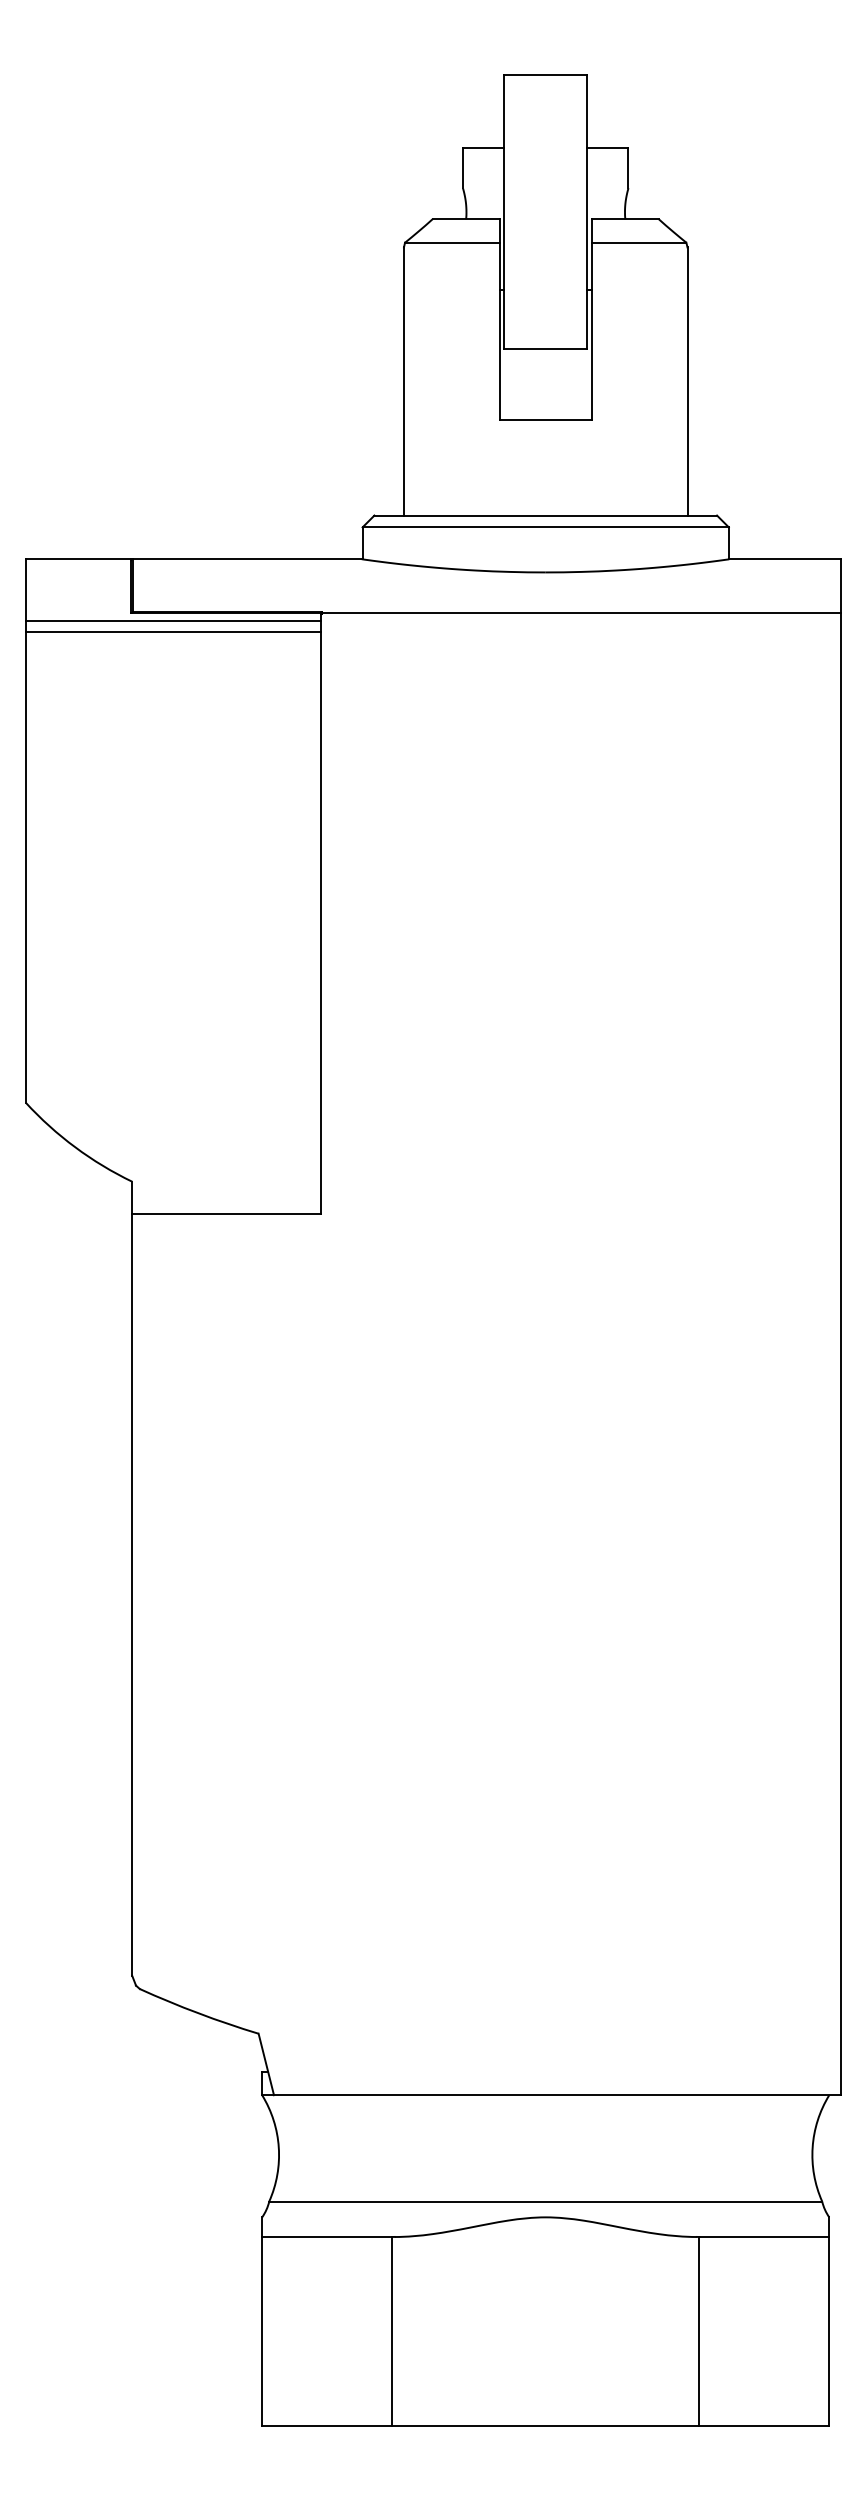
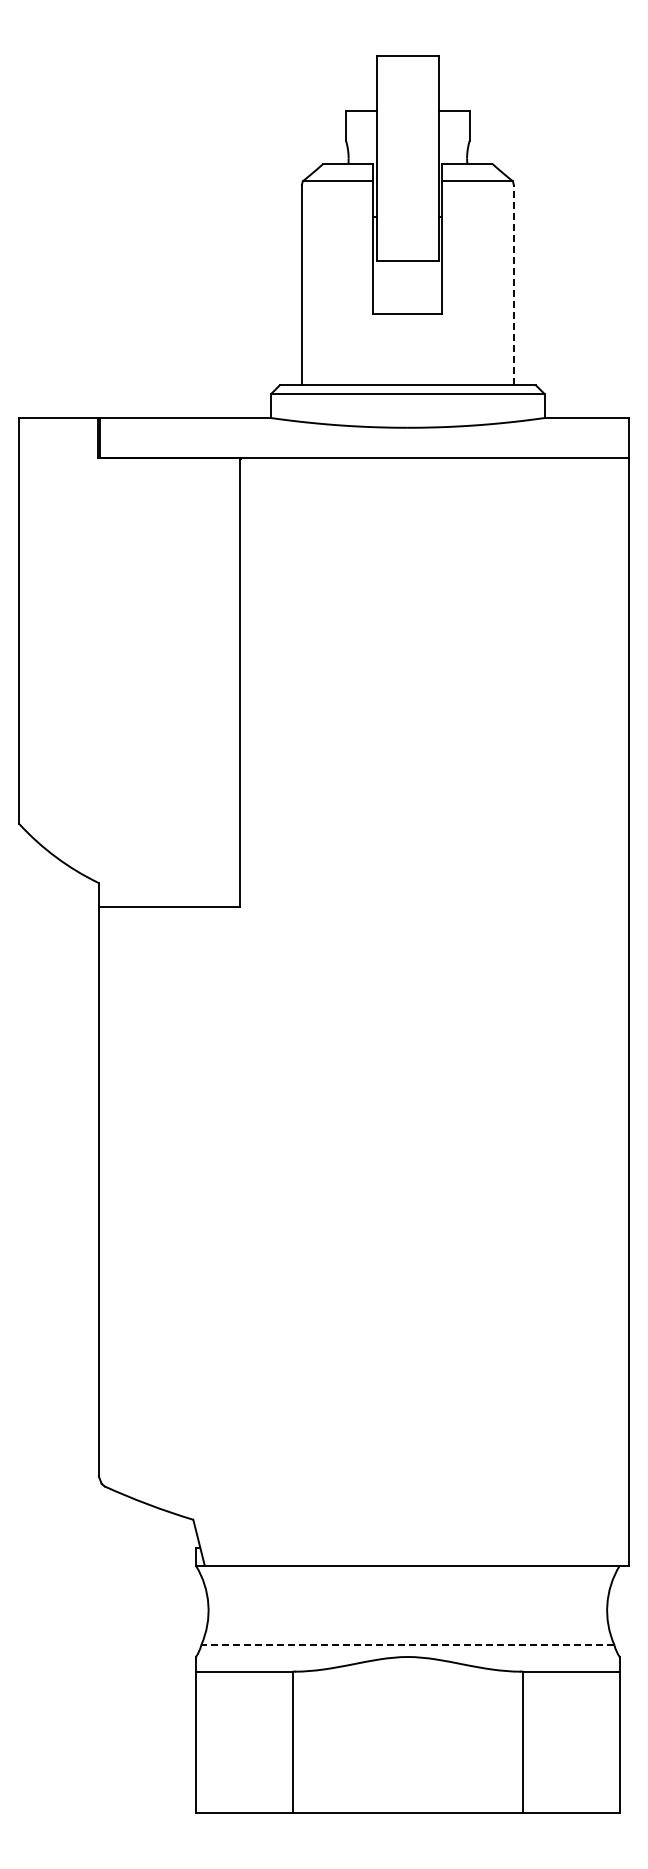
line: (687, 380) -> (513, 284), solid -> dashed
line: (173, 621) -> (129, 464), removed
line: (173, 632) -> (129, 472), removed
line: (545, 2201) -> (407, 1645), solid -> dashed

